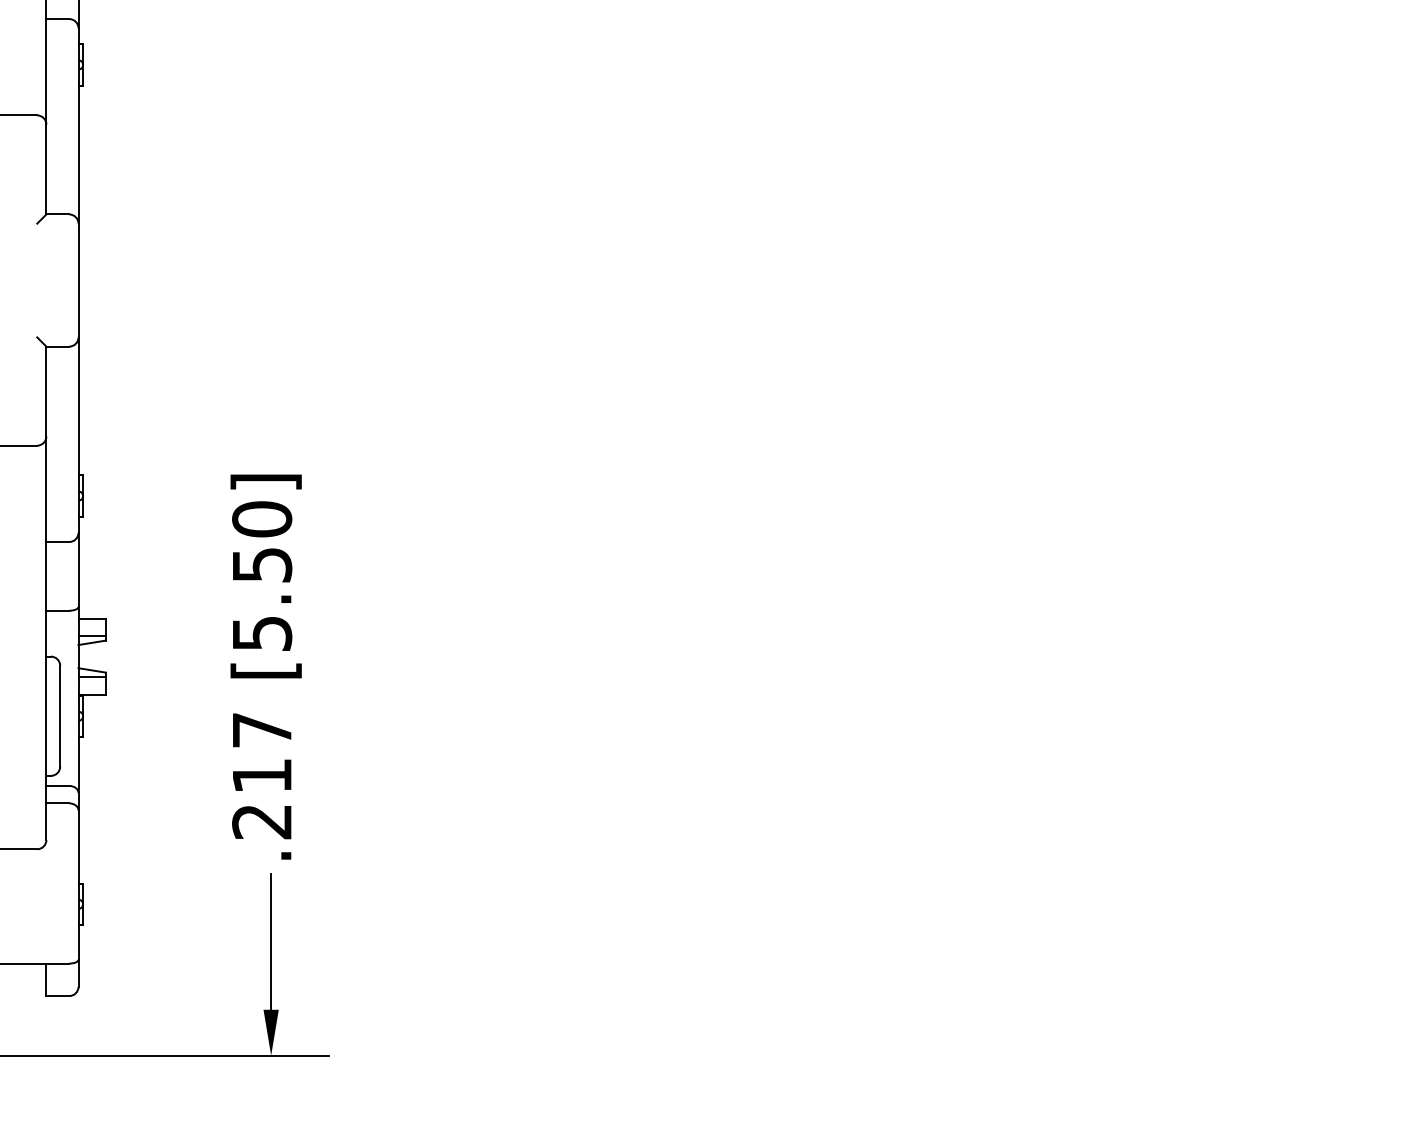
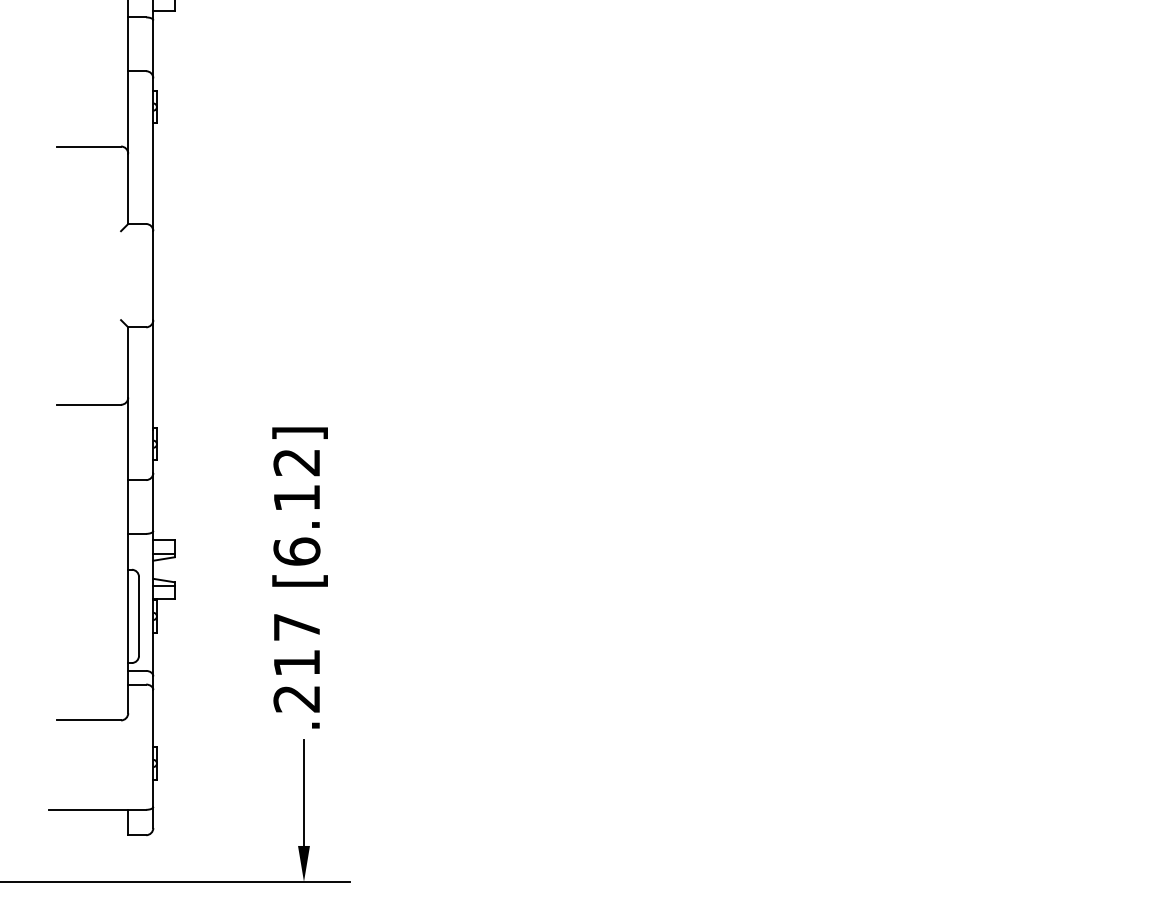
text: (261, 575) -> (296, 506), [5.50] -> [6.12]

